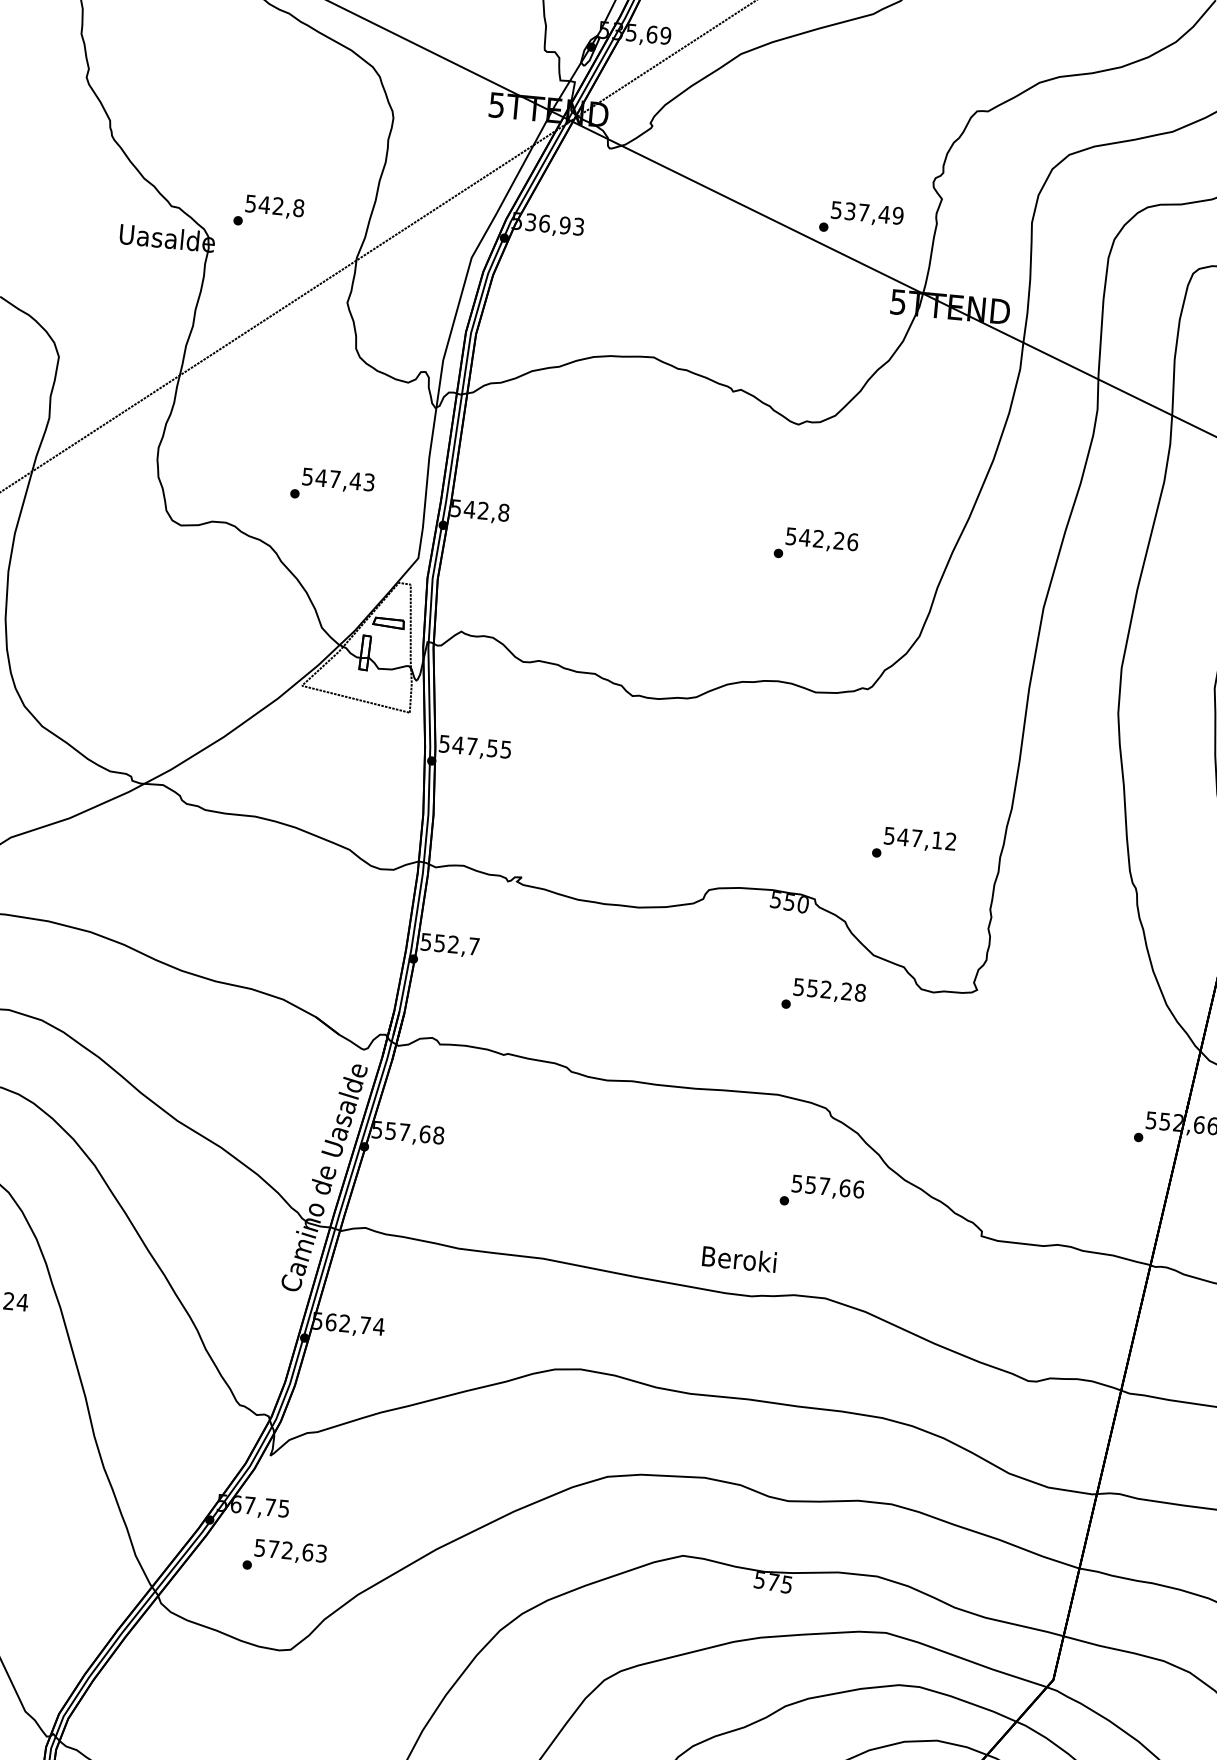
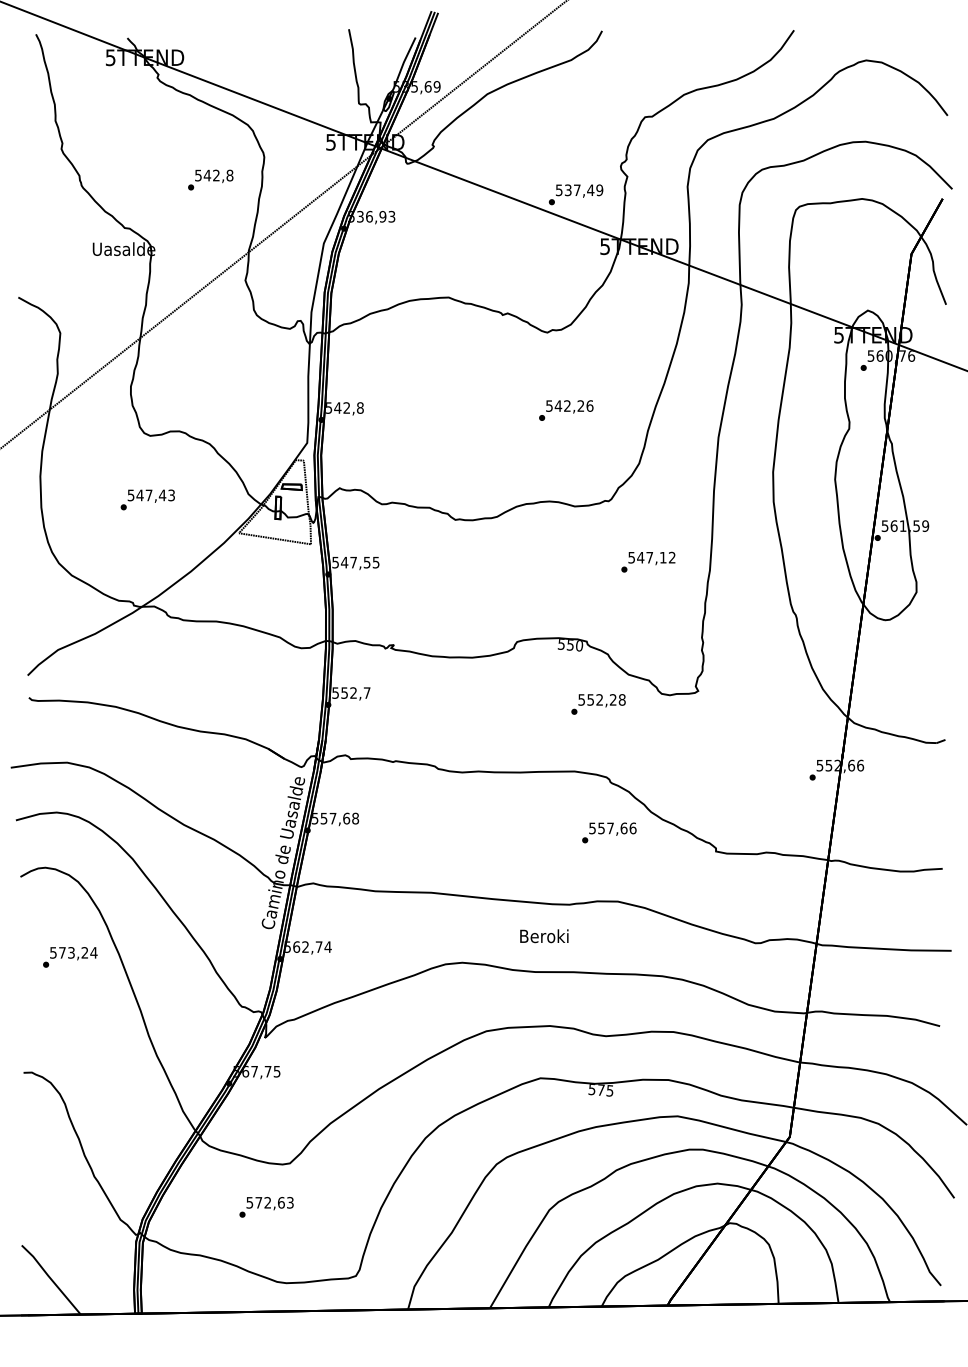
text: (268, 211) -> (210, 179), moved
text: (332, 485) -> (147, 499), moved
text: (914, 844) -> (648, 561), moved
text: (739, 1259) -> (544, 936), moved
text: (284, 1557) -> (266, 1207), moved

